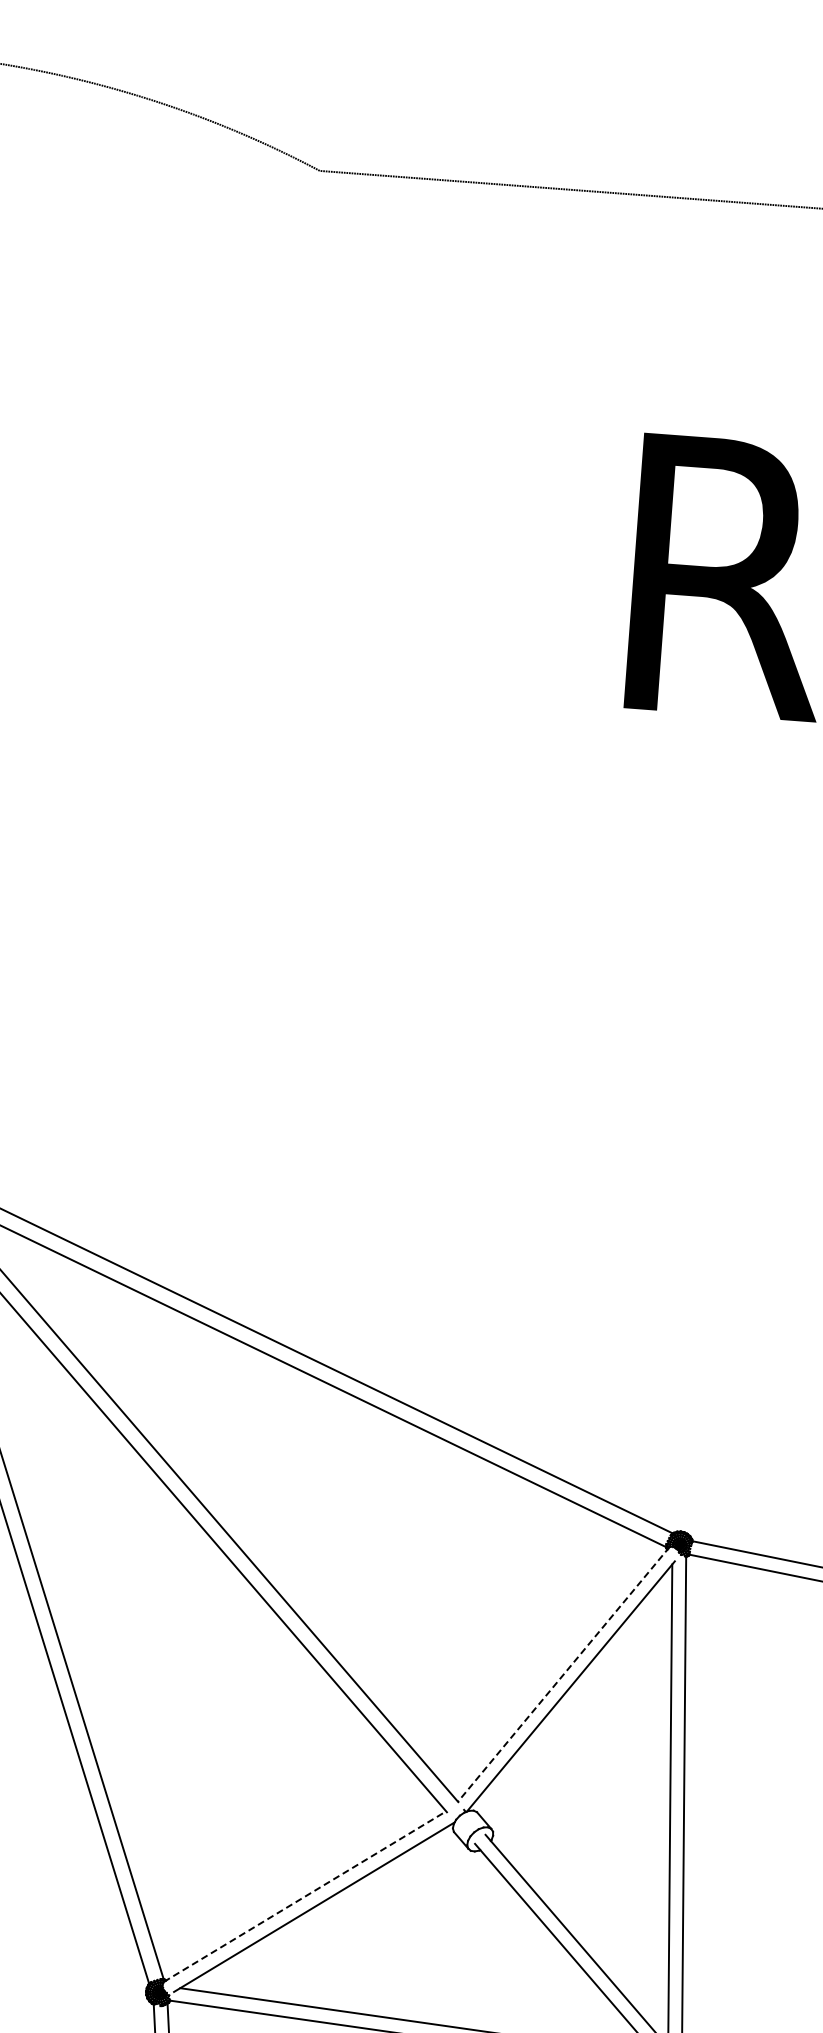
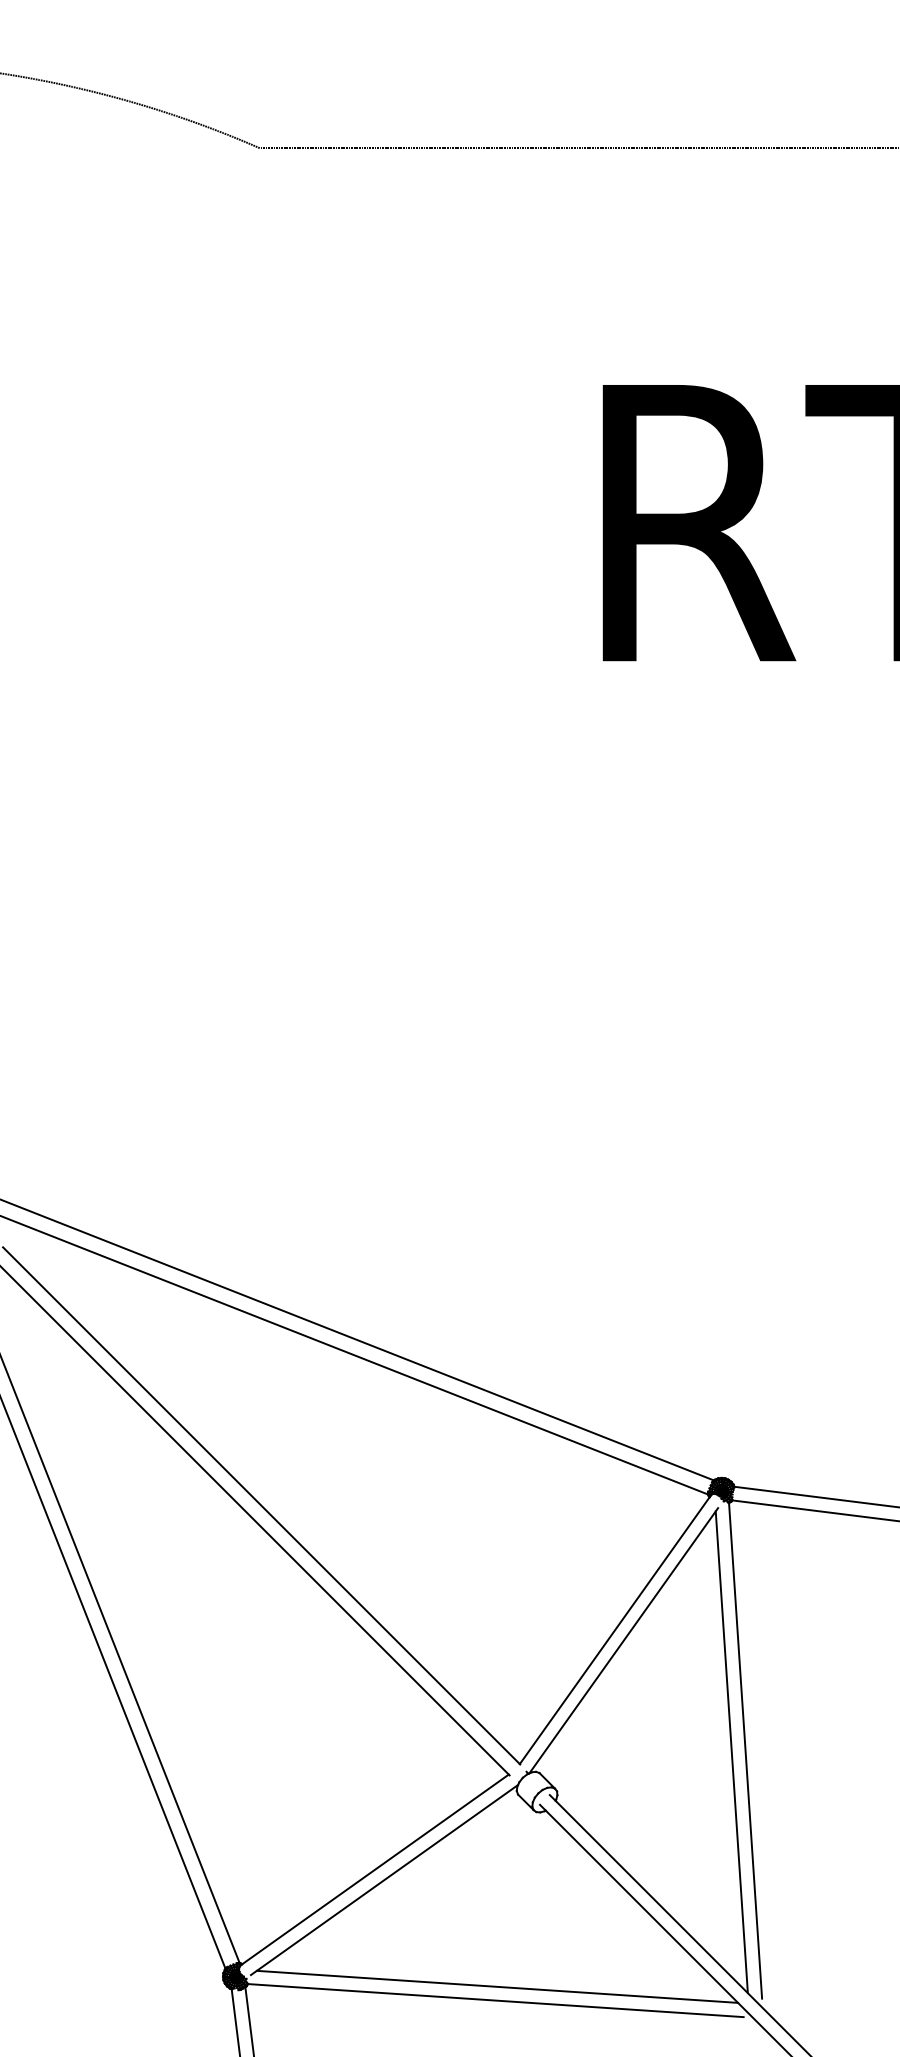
line: (563, 1674) -> (615, 1629), dashed -> solid
line: (305, 1896) -> (374, 1870), dashed -> solid

